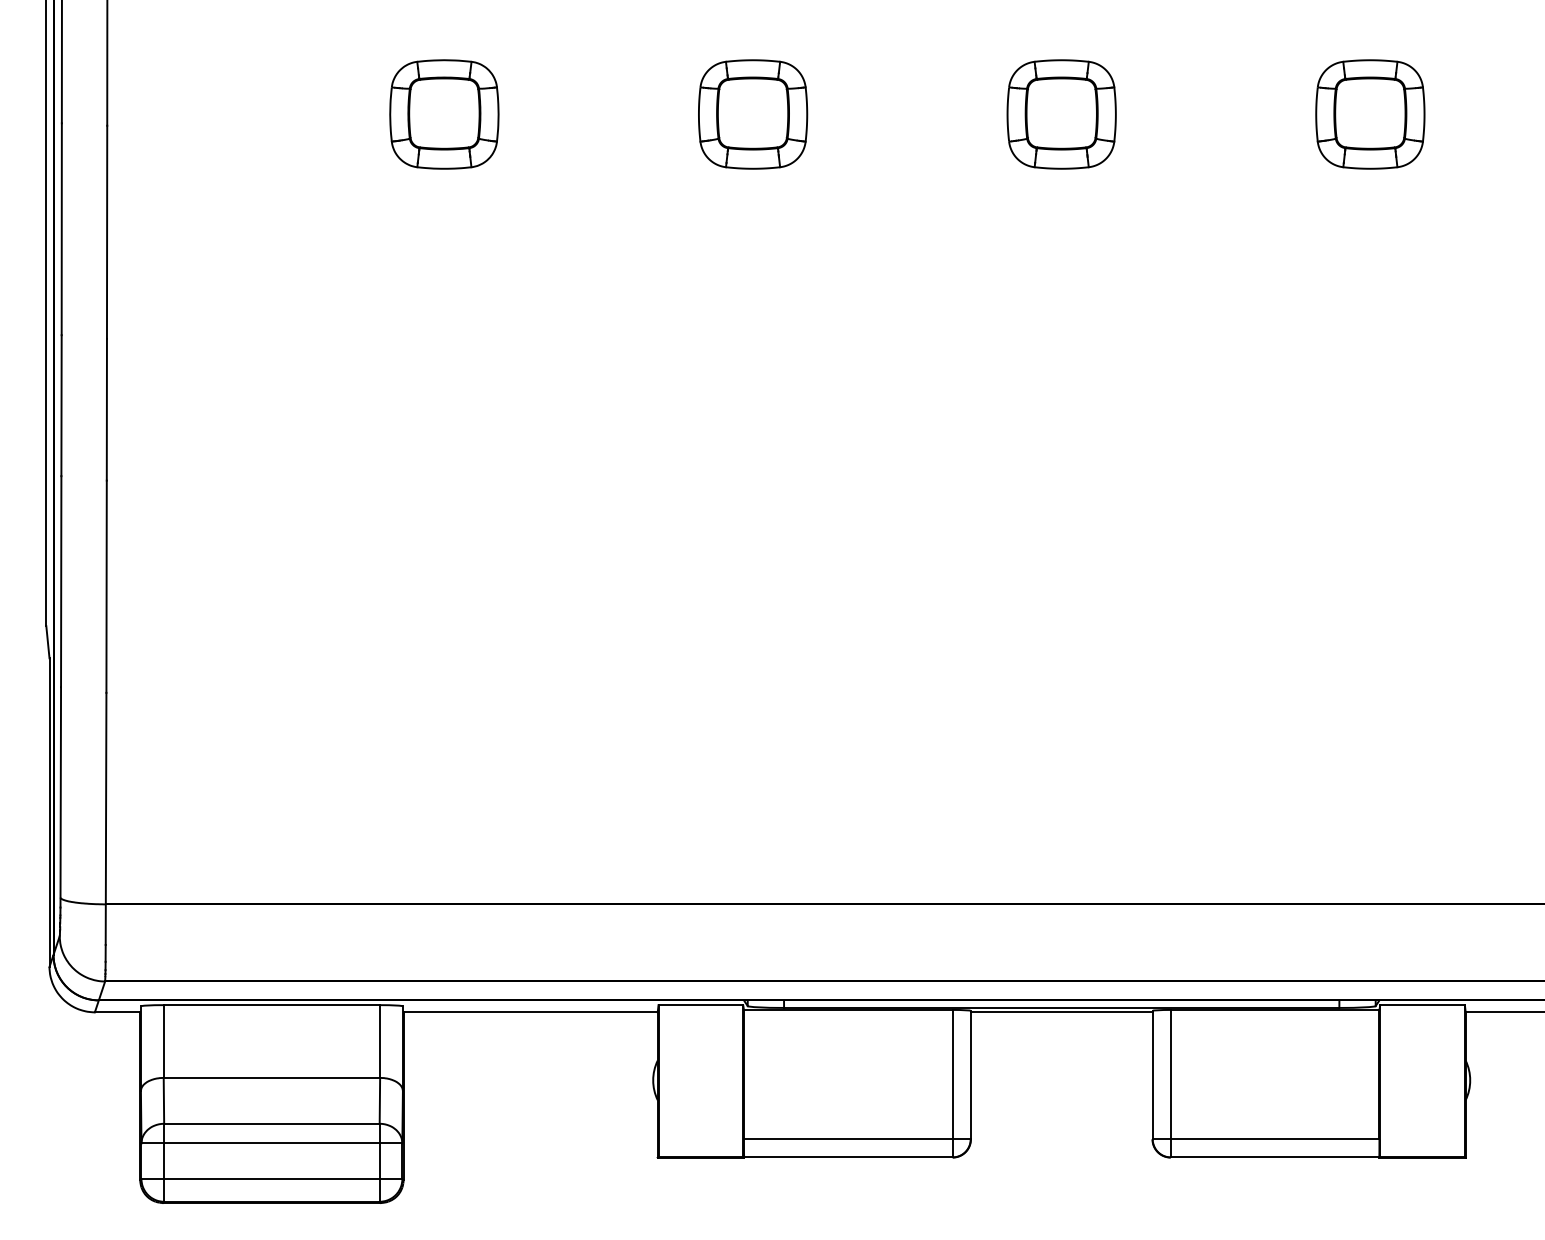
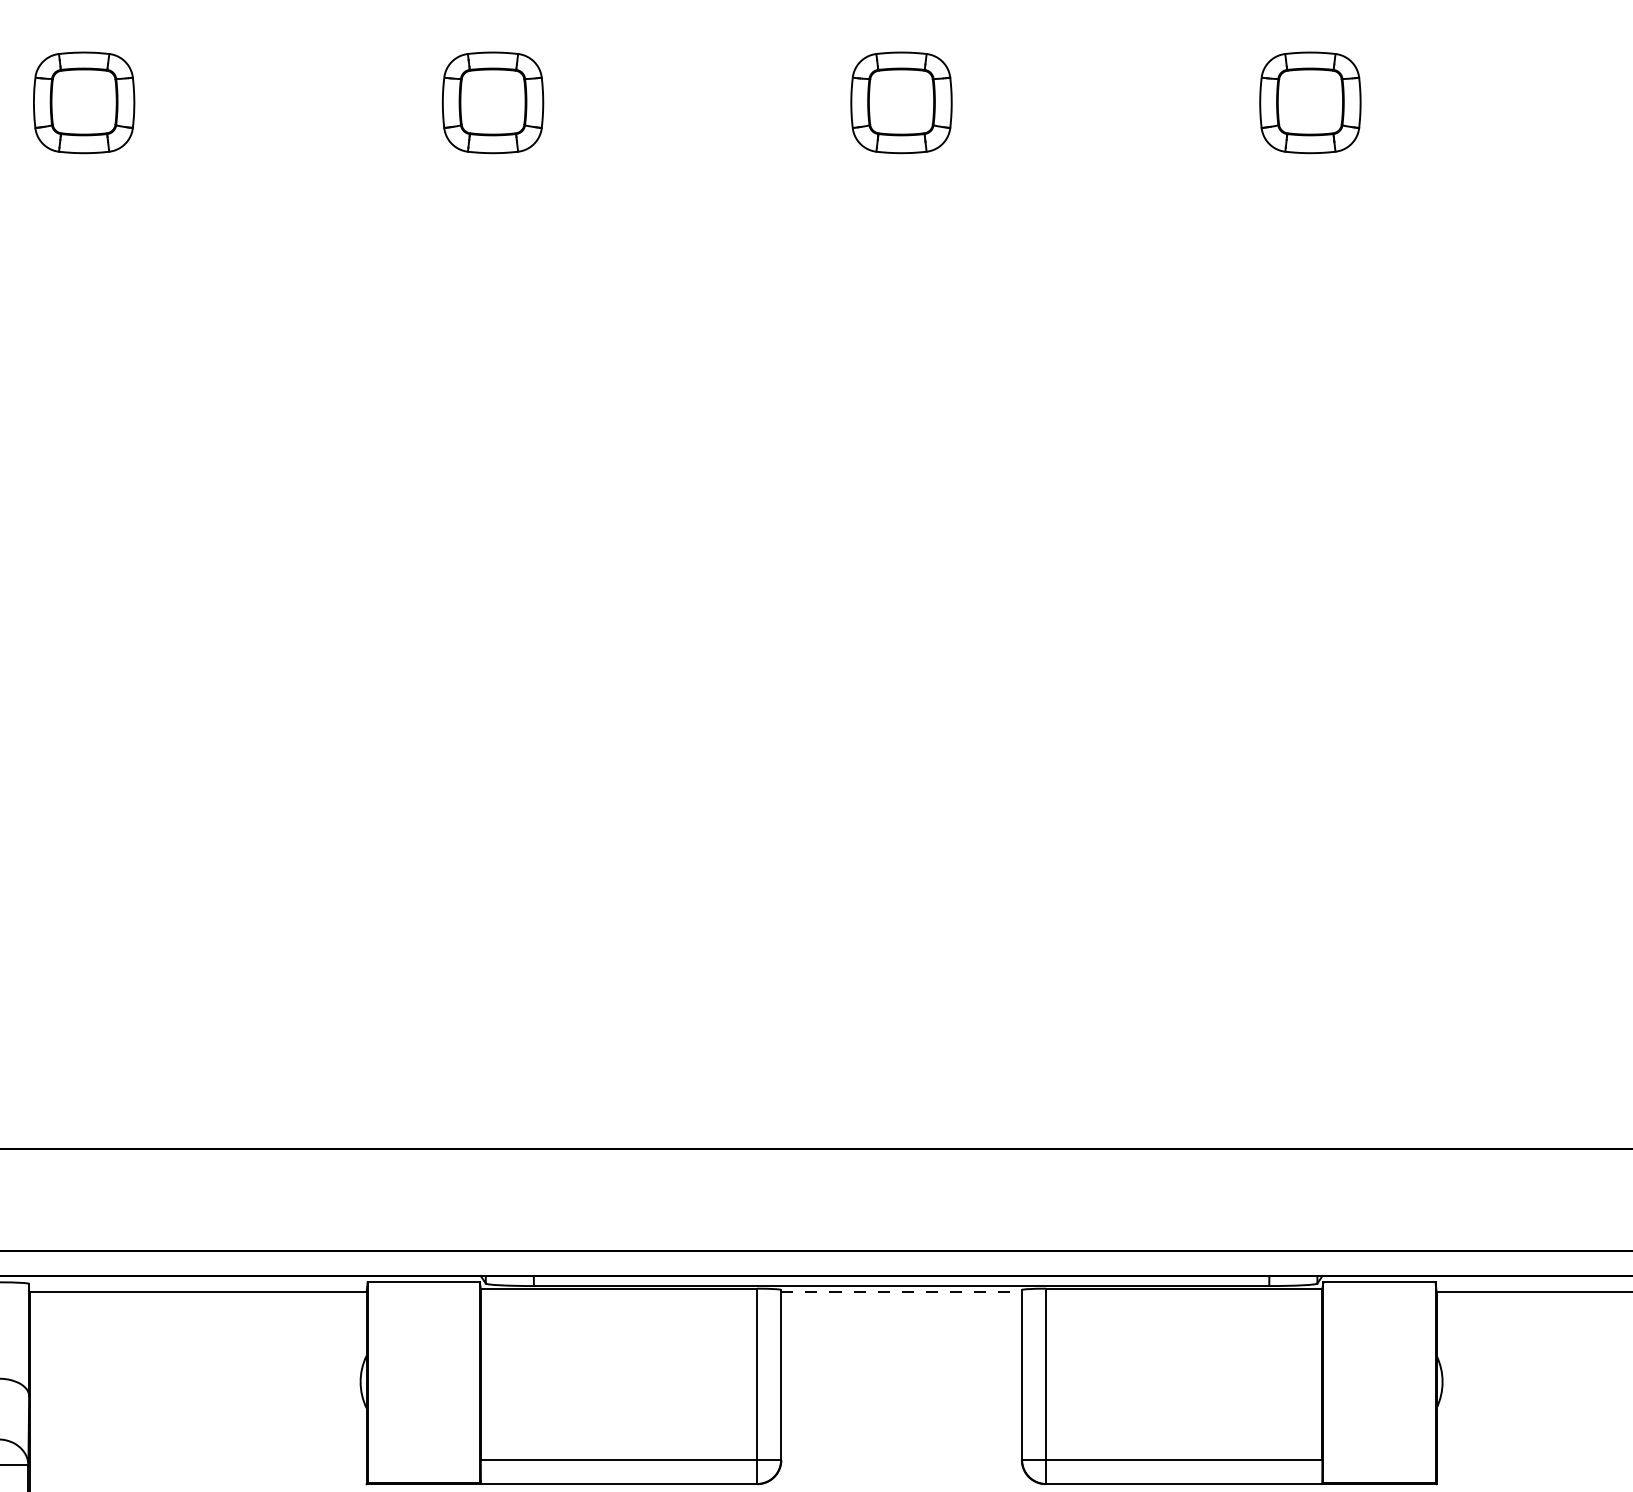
part: (444, 114) -> (84, 102), size x0.7
part: (753, 114) -> (493, 102), size x0.7
part: (1061, 114) -> (901, 102), size x0.7
part: (1370, 114) -> (1310, 102), size x0.7
line: (1061, 1012) -> (901, 1292), solid -> dashed

